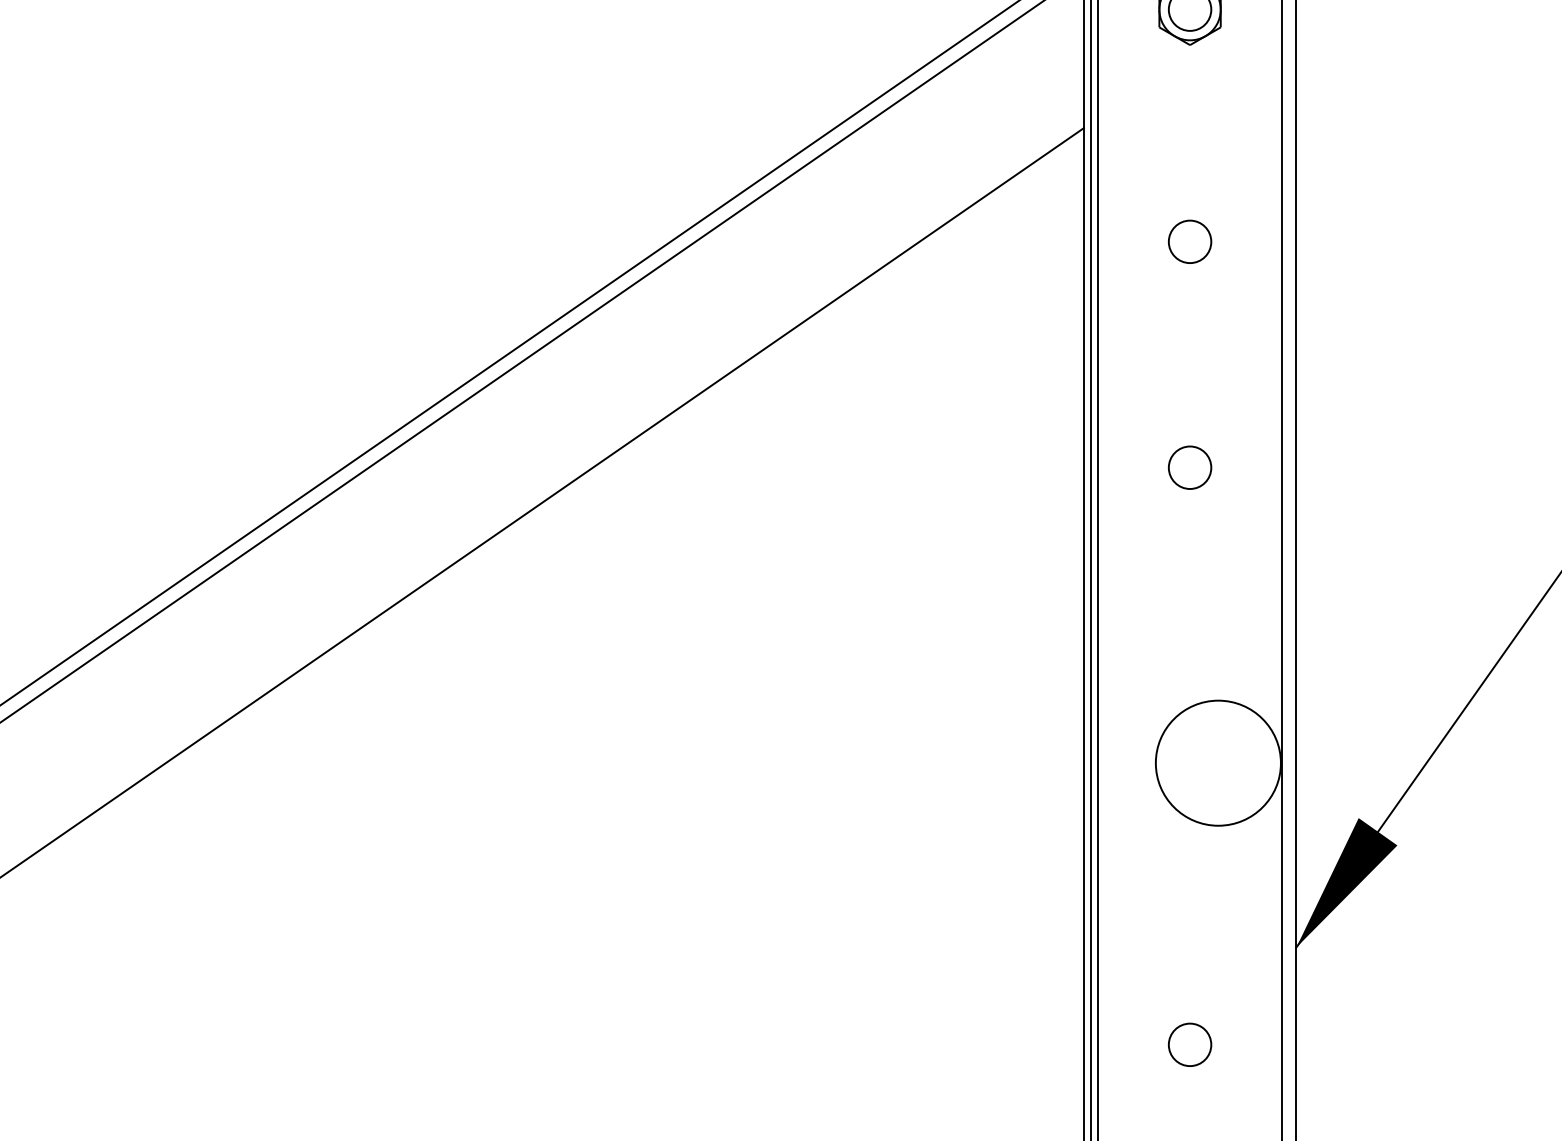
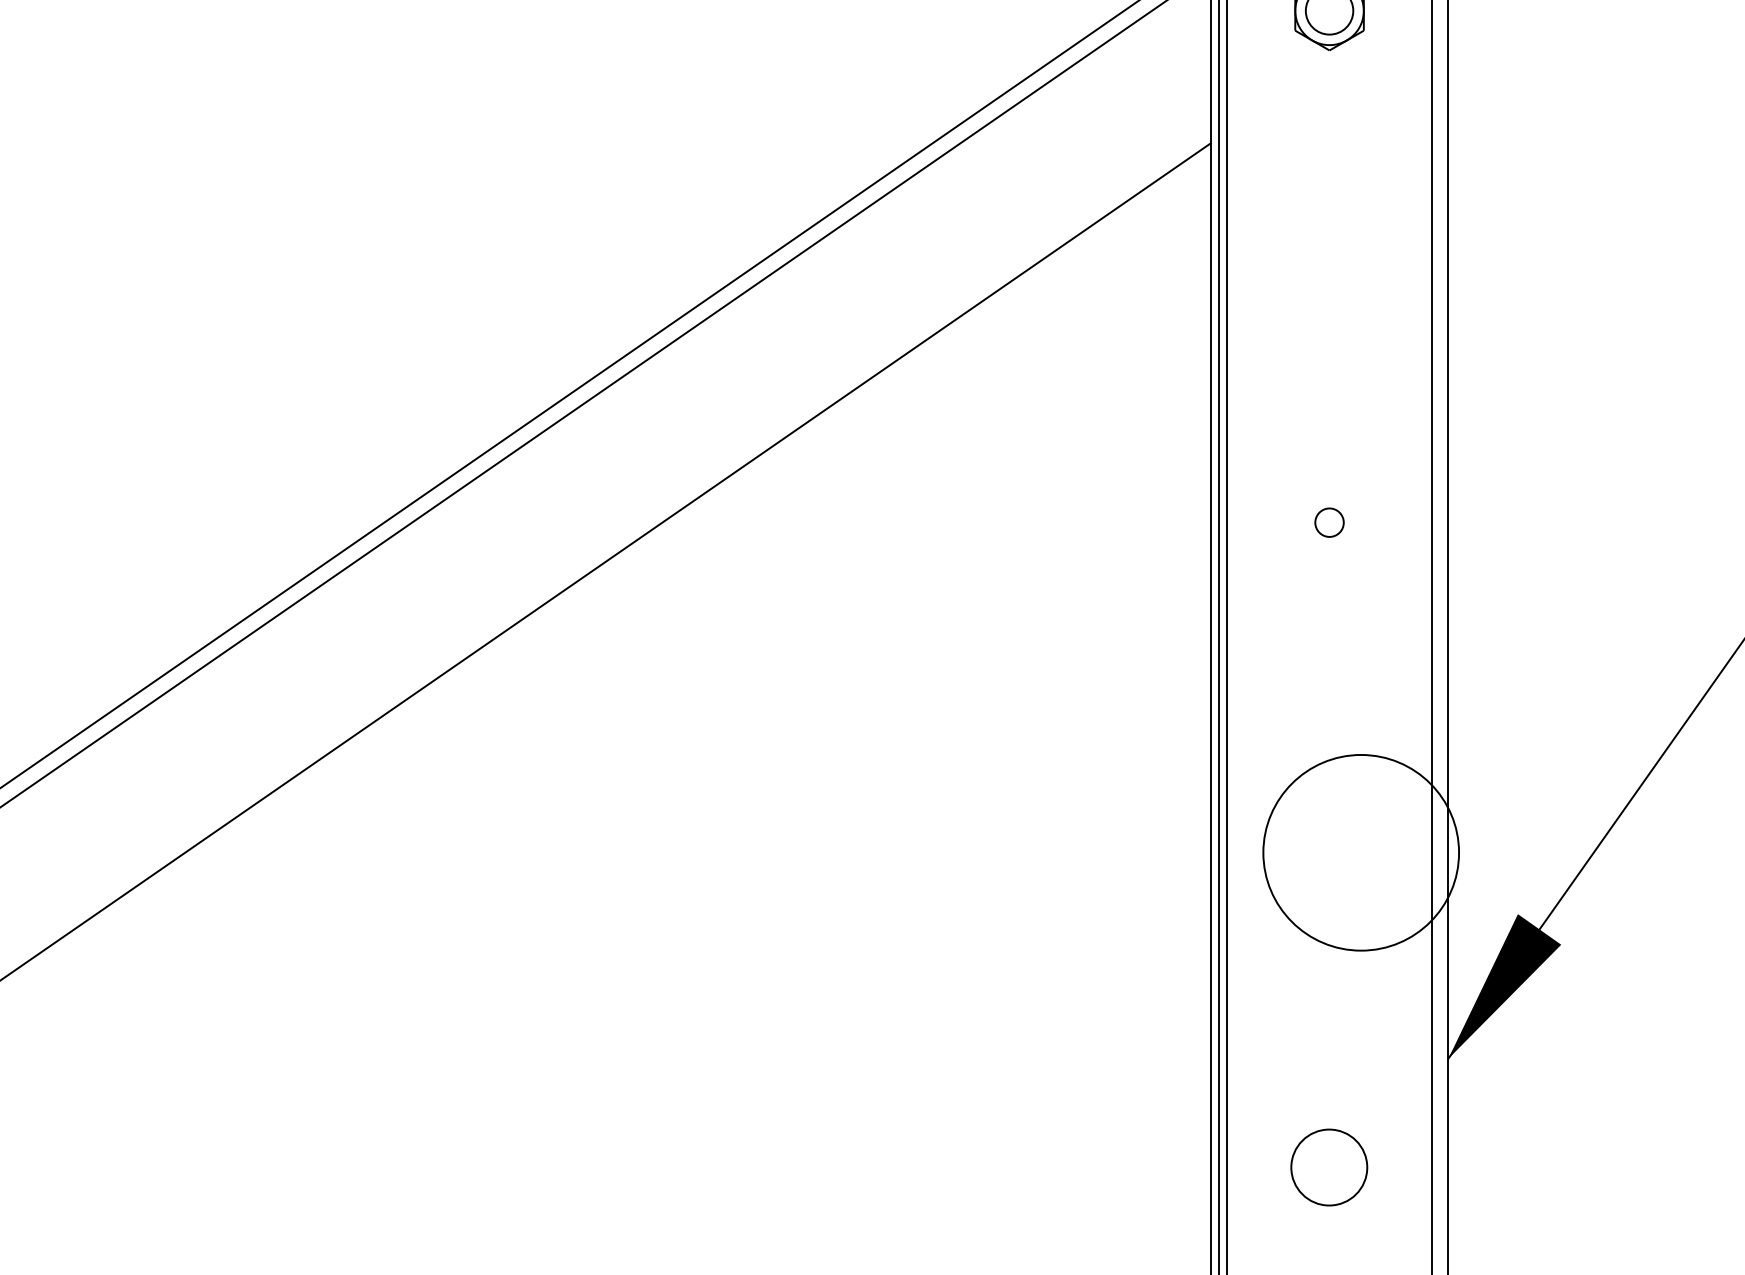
circle: (1190, 241) -> (1329, 269), removed
circle: (1190, 467) -> (1329, 522), size x0.6
circle: (1218, 762) -> (1361, 852), size x1.4
circle: (1190, 1044) -> (1329, 1167), size x1.6

